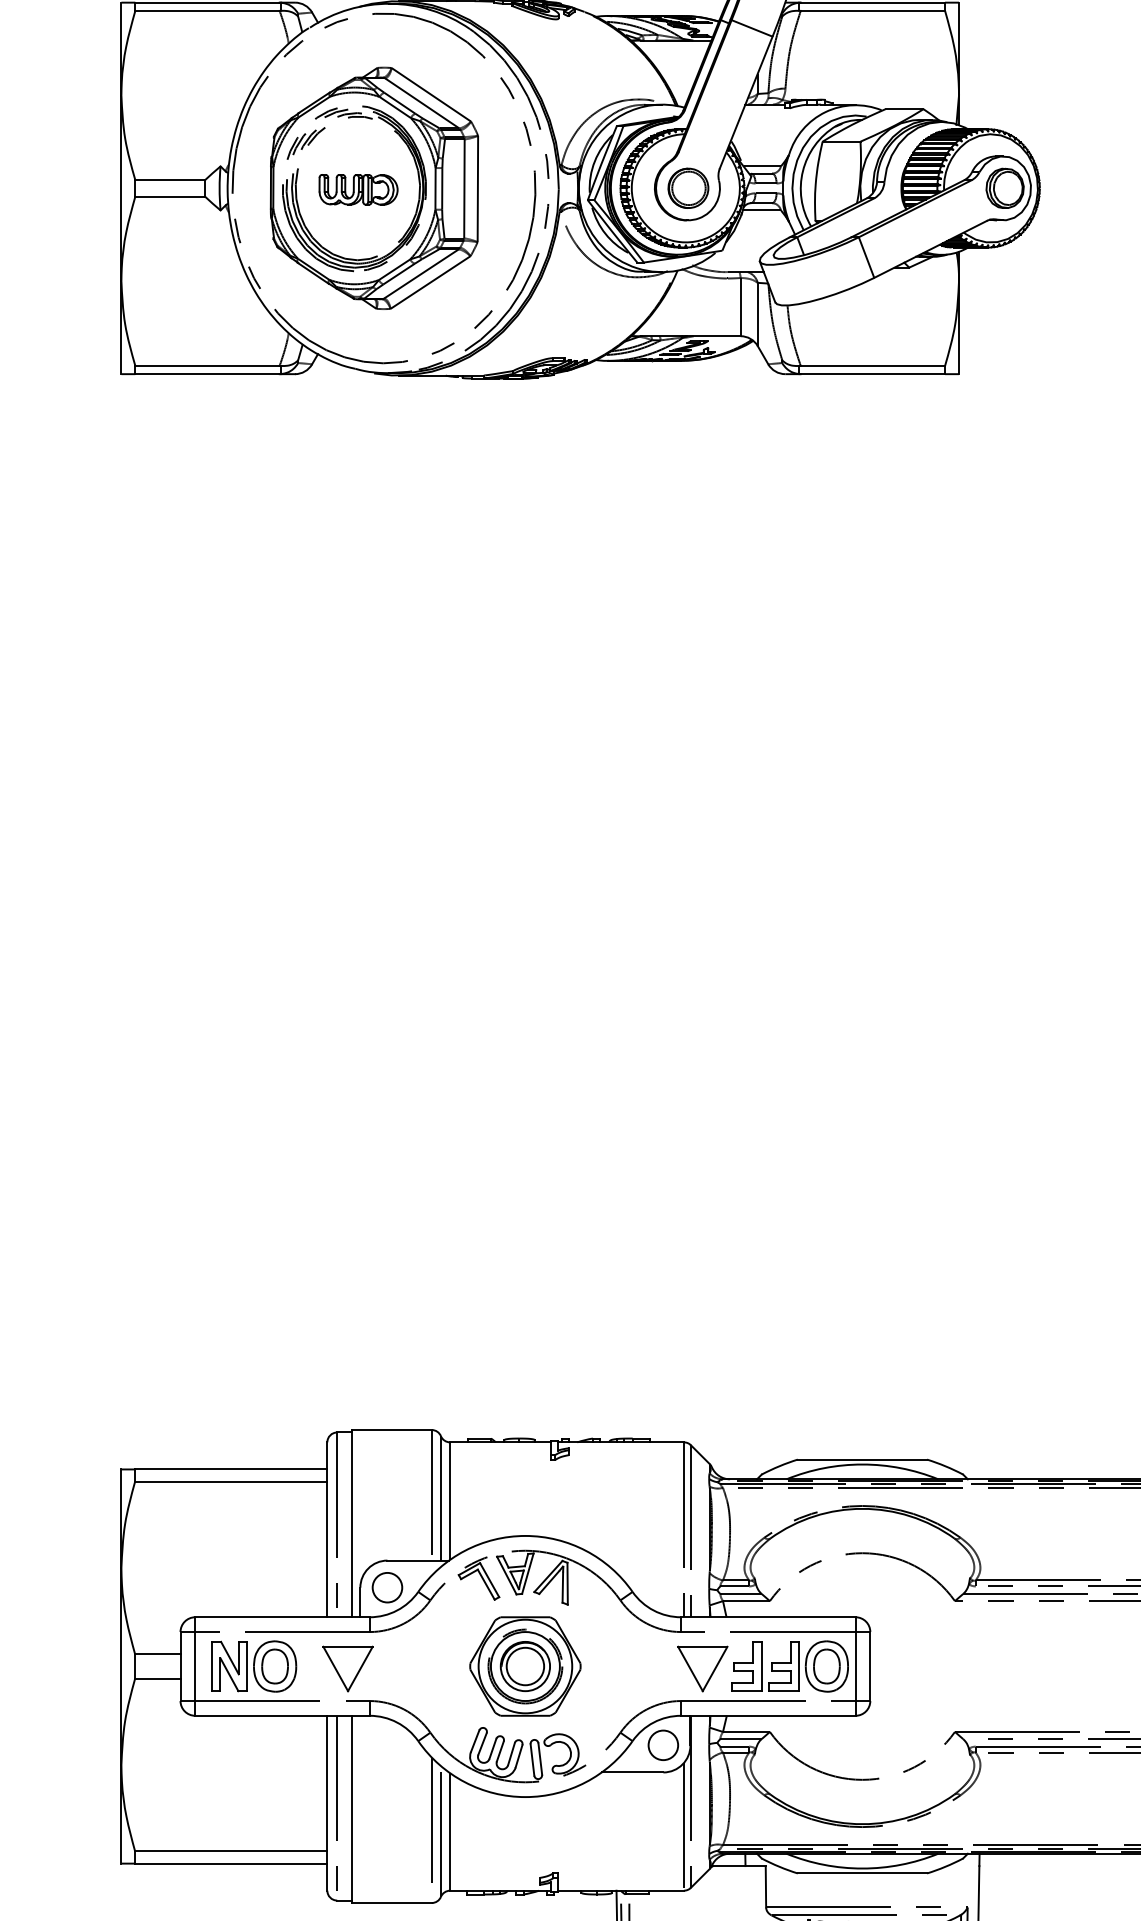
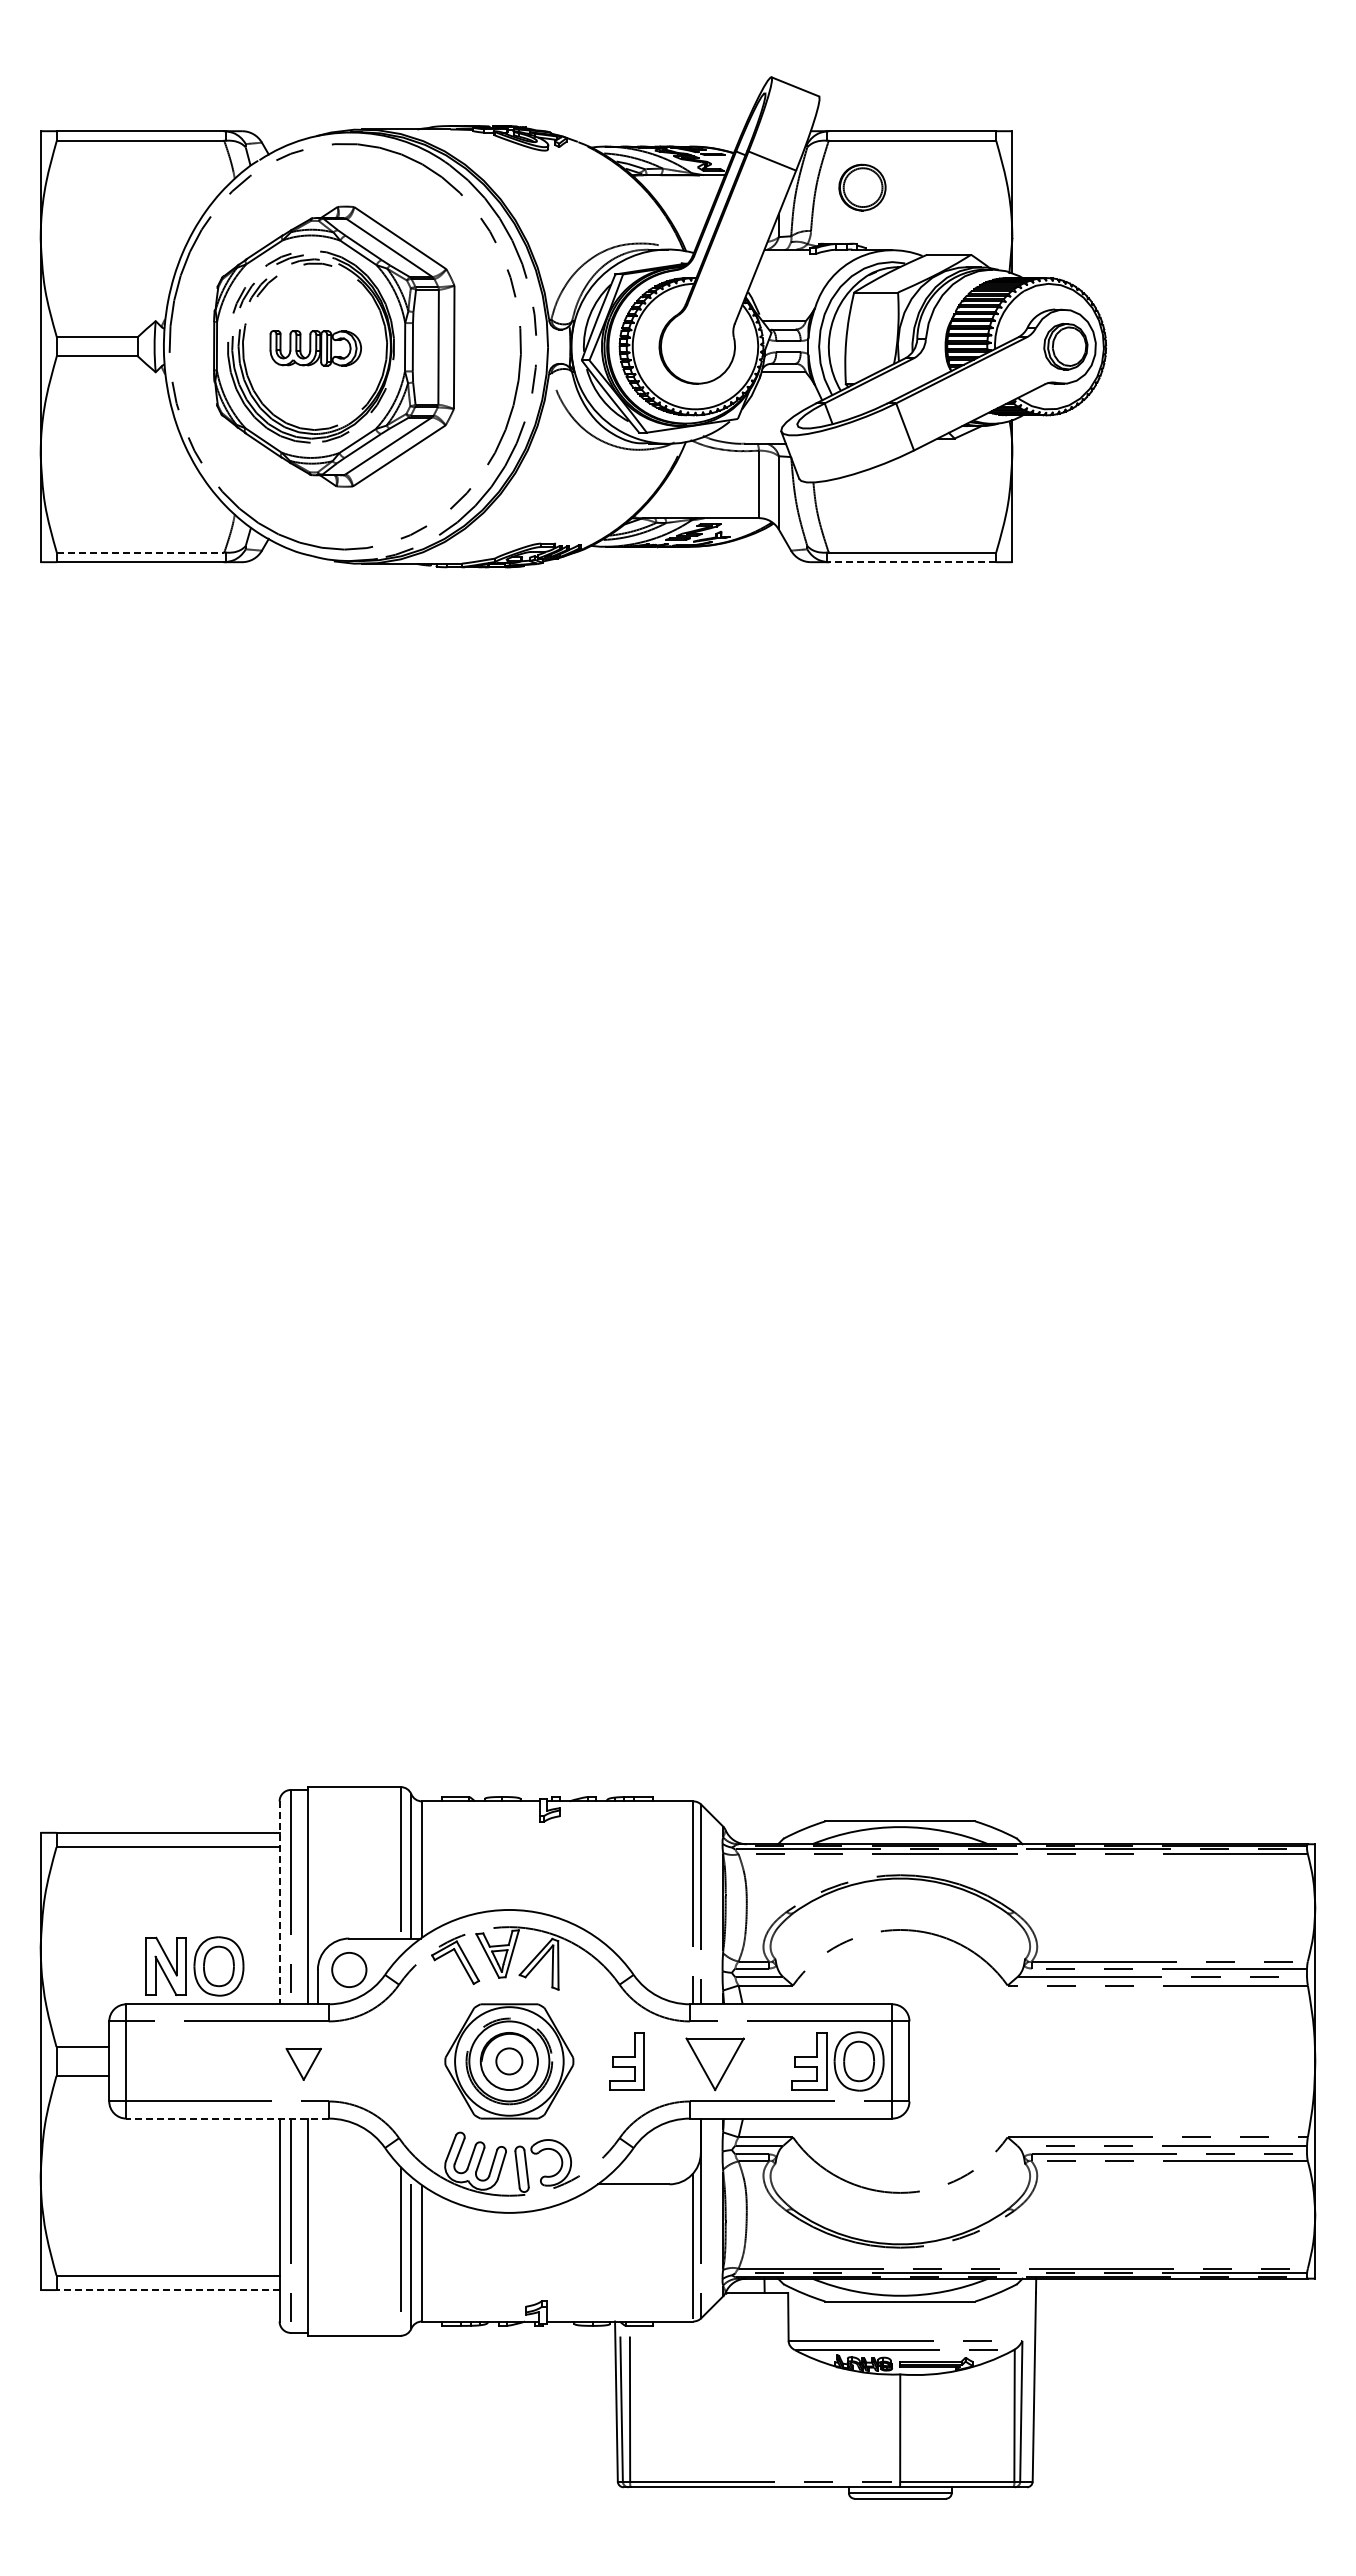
part: (688, 188) -> (862, 187), moved
line: (207, 365) -> (140, 552), solid -> dashed
line: (872, 374) -> (912, 562), solid -> dashed
line: (327, 1530) -> (279, 1903), solid -> dashed
part: (254, 1666) -> (194, 1966), moved
circle: (525, 1666) -> (509, 2061), size x0.6
part: (746, 1666) -> (626, 2061), moved
part: (347, 1669) -> (303, 2064), size x0.6
line: (282, 1715) -> (227, 2118), solid -> dashed
circle: (663, 1745) -> (669, 2152), removed
line: (231, 1863) -> (168, 2290), solid -> dashed

